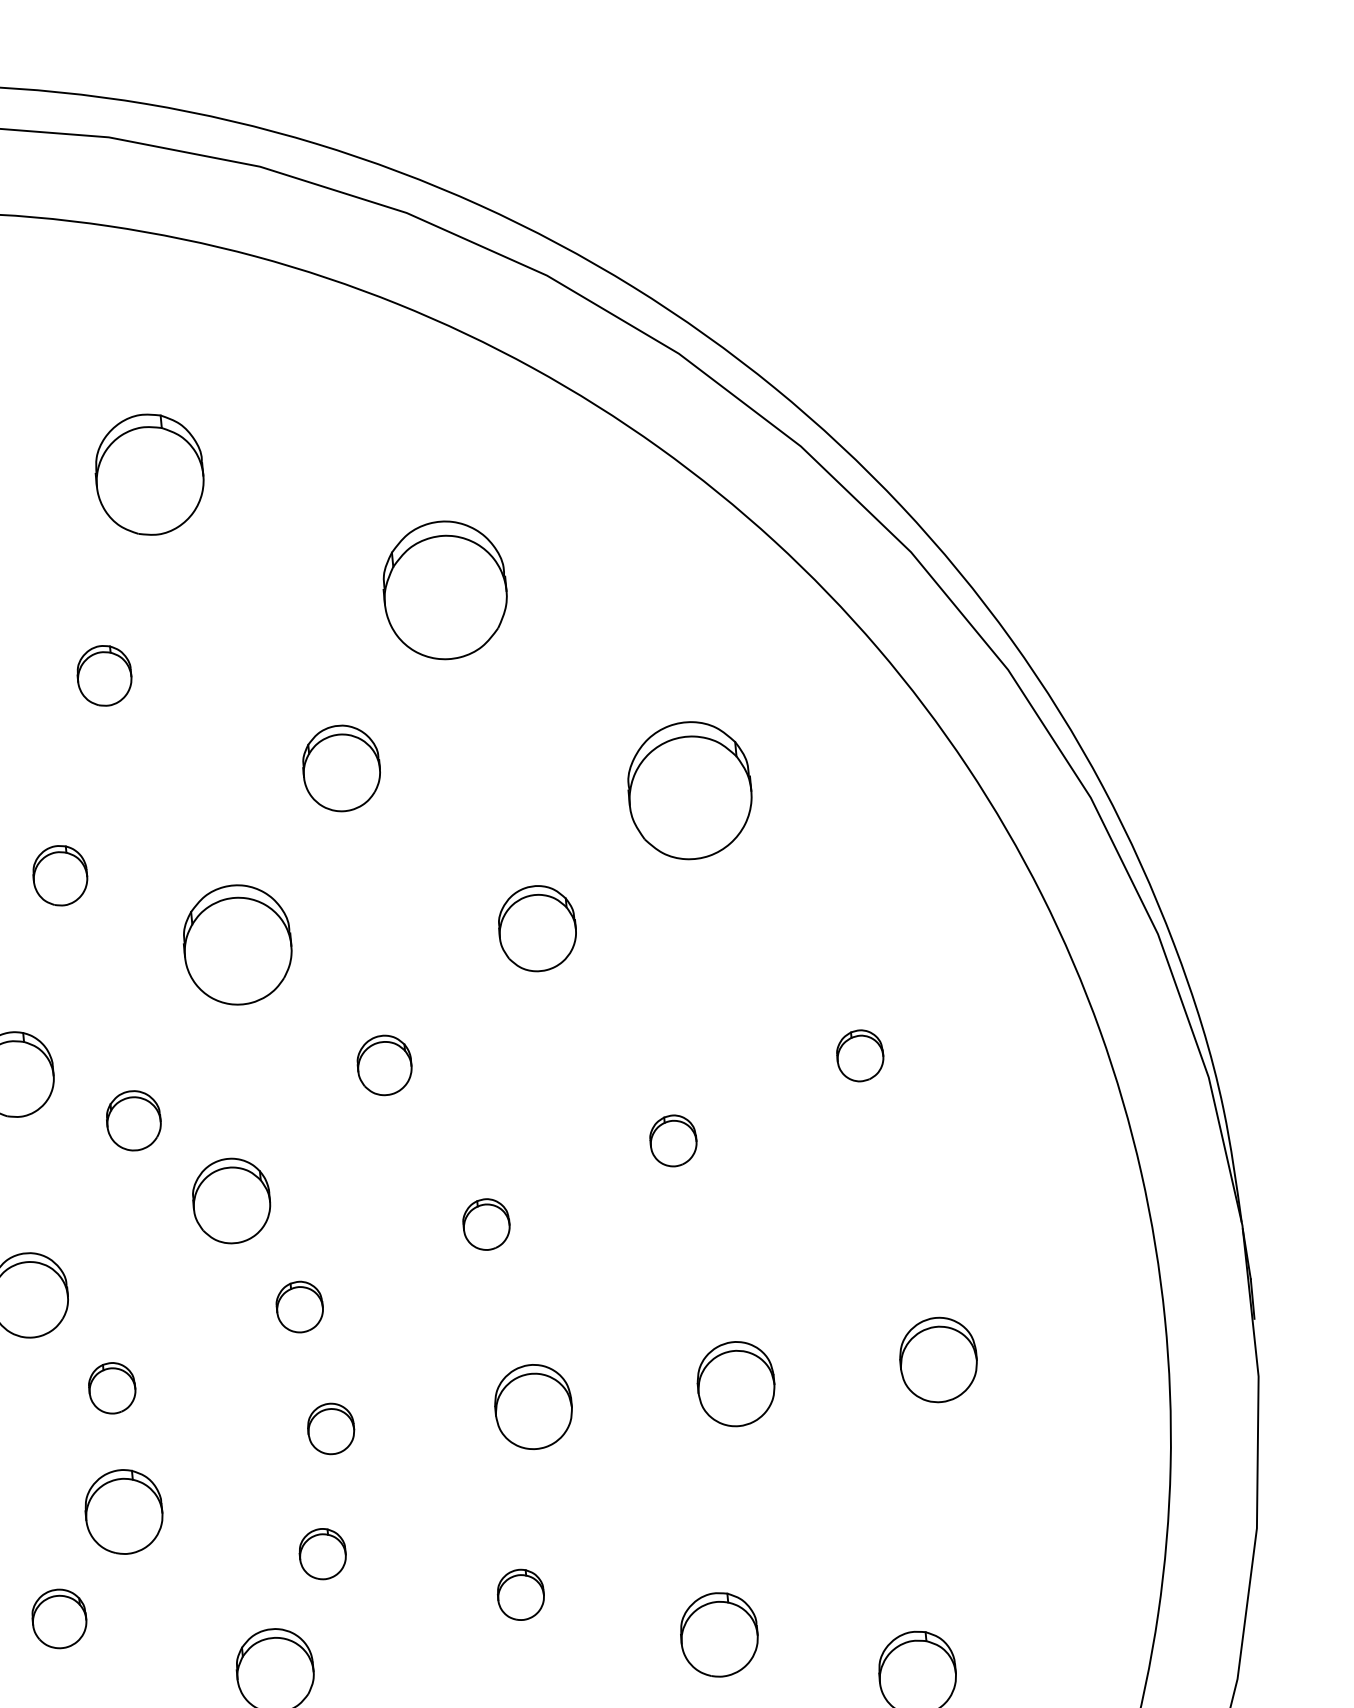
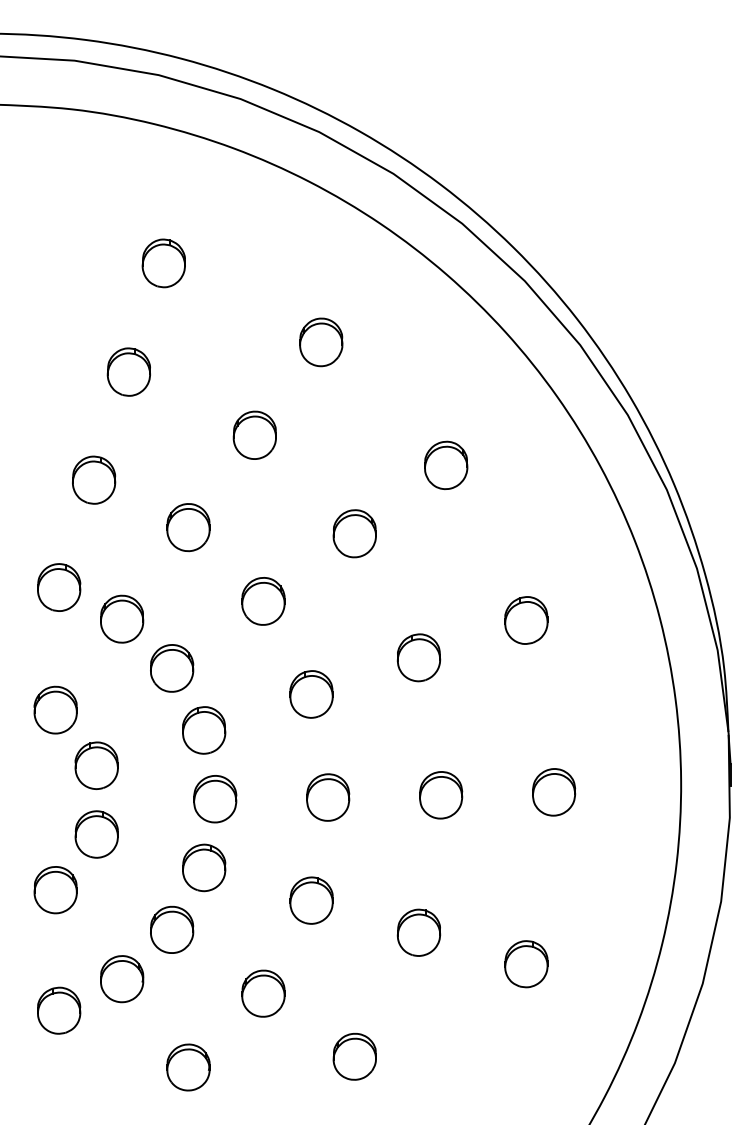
part: (148, 474) -> (163, 263), size x0.71
part: (445, 590) -> (321, 342), size x0.62
part: (103, 674) -> (128, 371), size x1.43
part: (690, 790) -> (446, 465), size x0.62
part: (60, 874) -> (94, 479), size x1.43
part: (237, 945) -> (188, 527), size x0.71
part: (860, 1055) -> (526, 620), size x1.67
part: (384, 1065) -> (263, 601), size x1.43
part: (134, 1119) -> (122, 618), size x1.43
part: (672, 1140) -> (418, 657), size x1.67
part: (486, 1224) -> (311, 694), size x1.67
part: (300, 1307) -> (204, 730), size x1.67
part: (112, 1388) -> (96, 765), size x1.67
part: (331, 1429) -> (215, 799), size x1.67
part: (323, 1553) -> (204, 867), size x1.67
part: (520, 1594) -> (311, 900), size x1.67
part: (59, 1619) -> (55, 890), size x1.43

